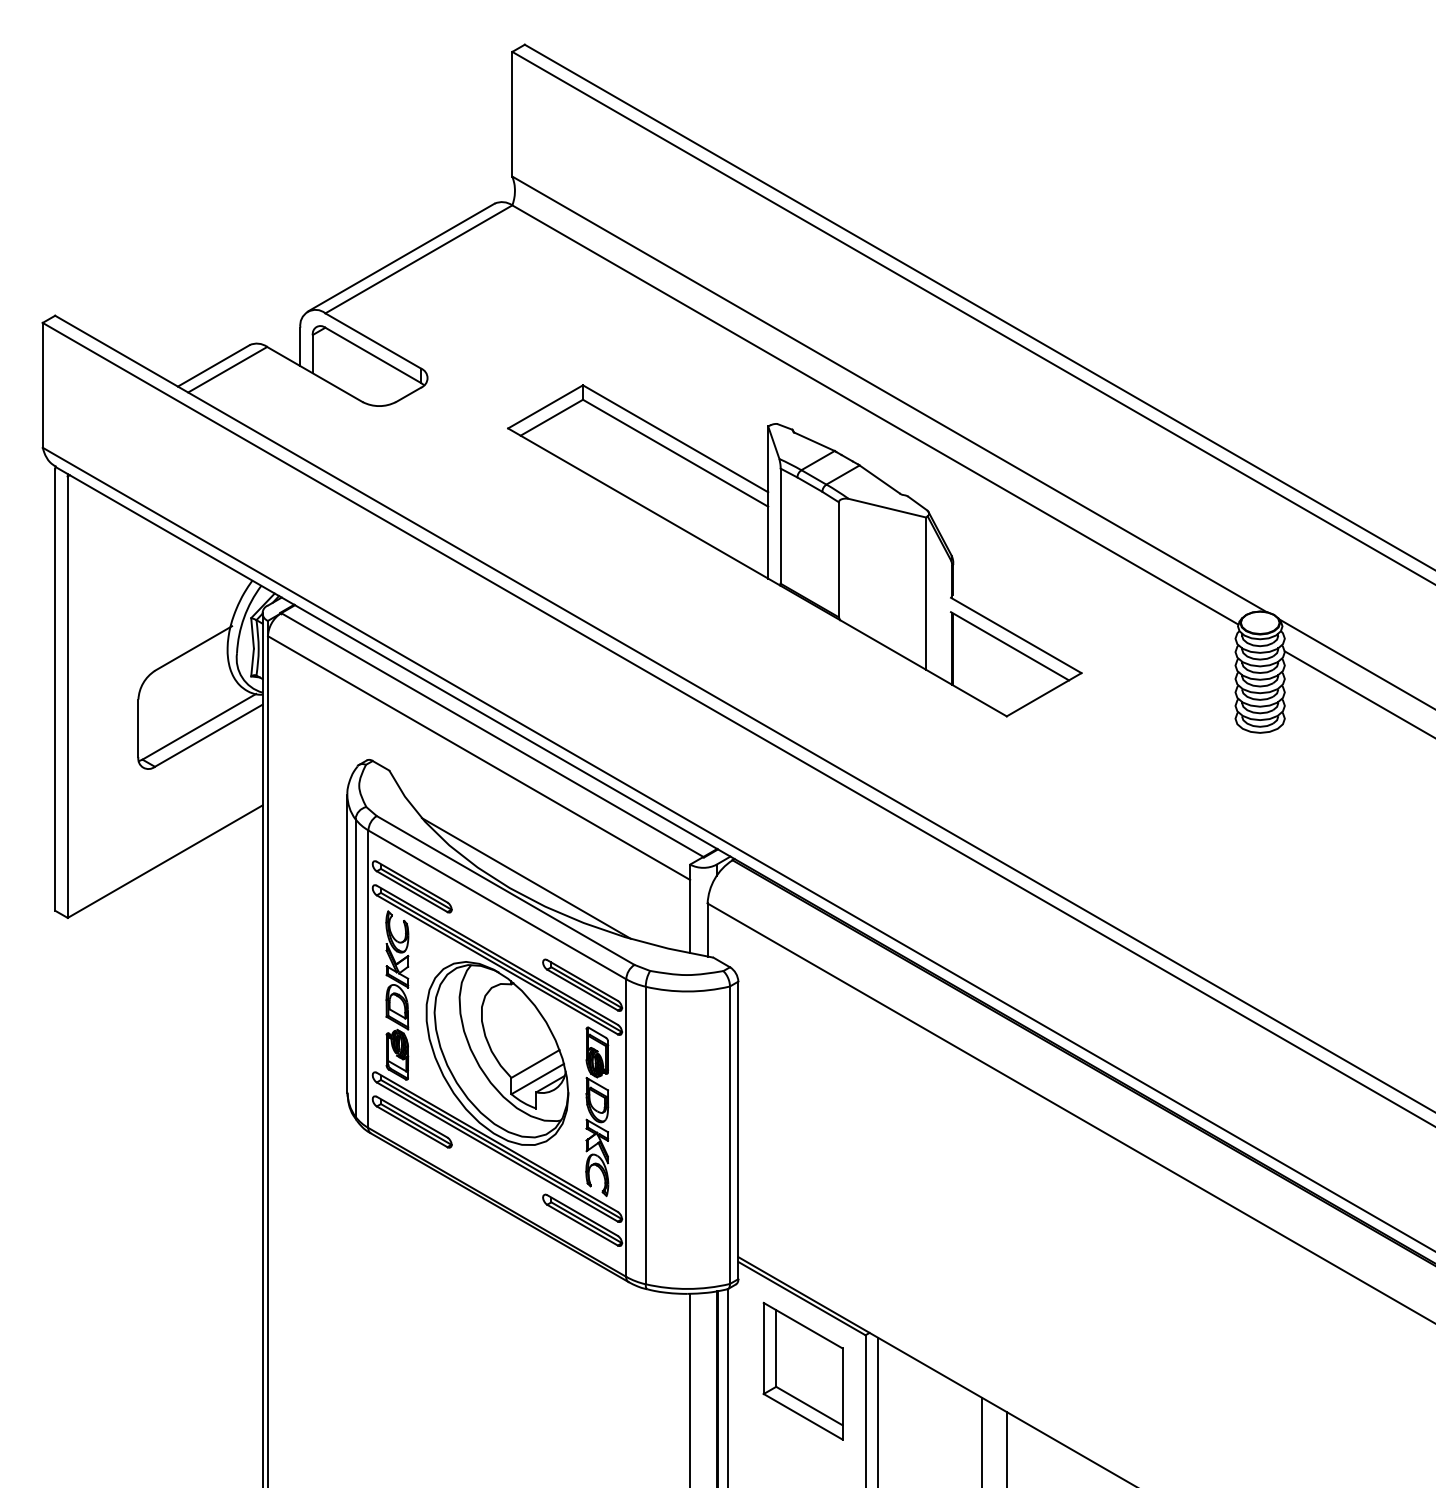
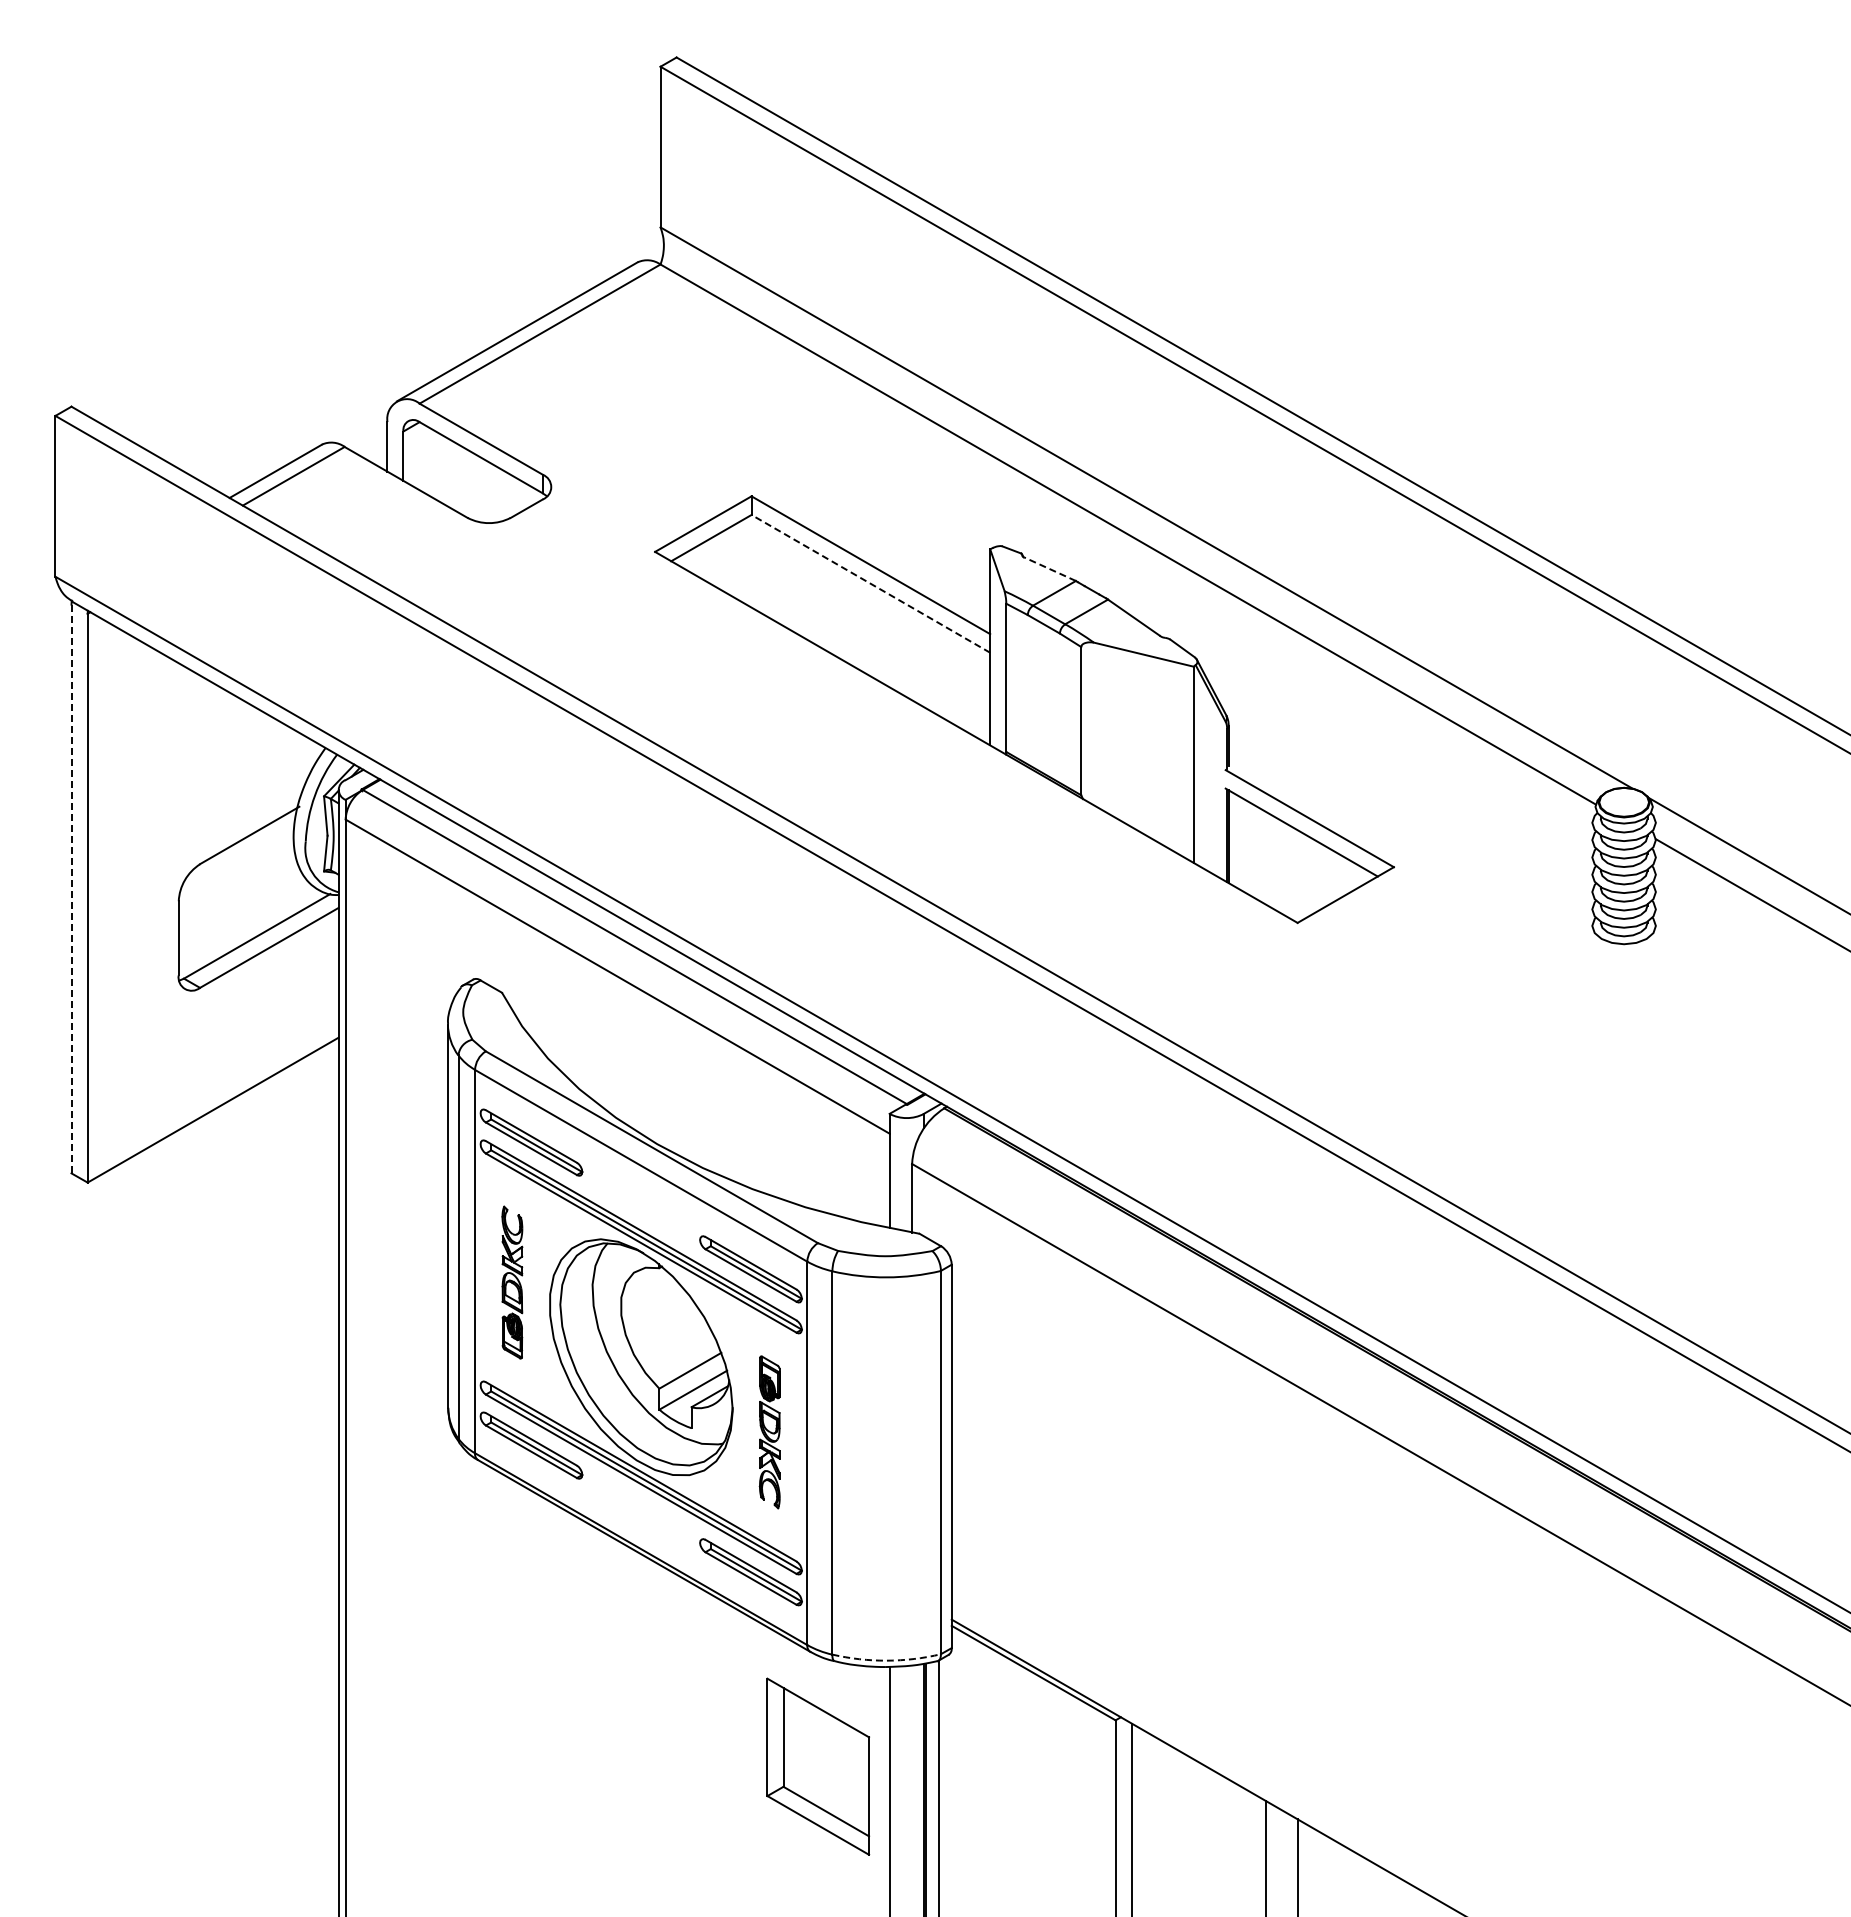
line: (814, 442) -> (1049, 569), solid -> dashed
line: (675, 452) -> (870, 583), solid -> dashed
line: (55, 690) -> (71, 889), solid -> dashed
line: (526, 878) -> (678, 1131), removed
part: (397, 995) -> (512, 1282), size x0.7
part: (596, 1111) -> (769, 1432), size x0.7
arc: (687, 1288) -> (886, 1660), solid -> dashed
part: (803, 1371) -> (818, 1766), moved

